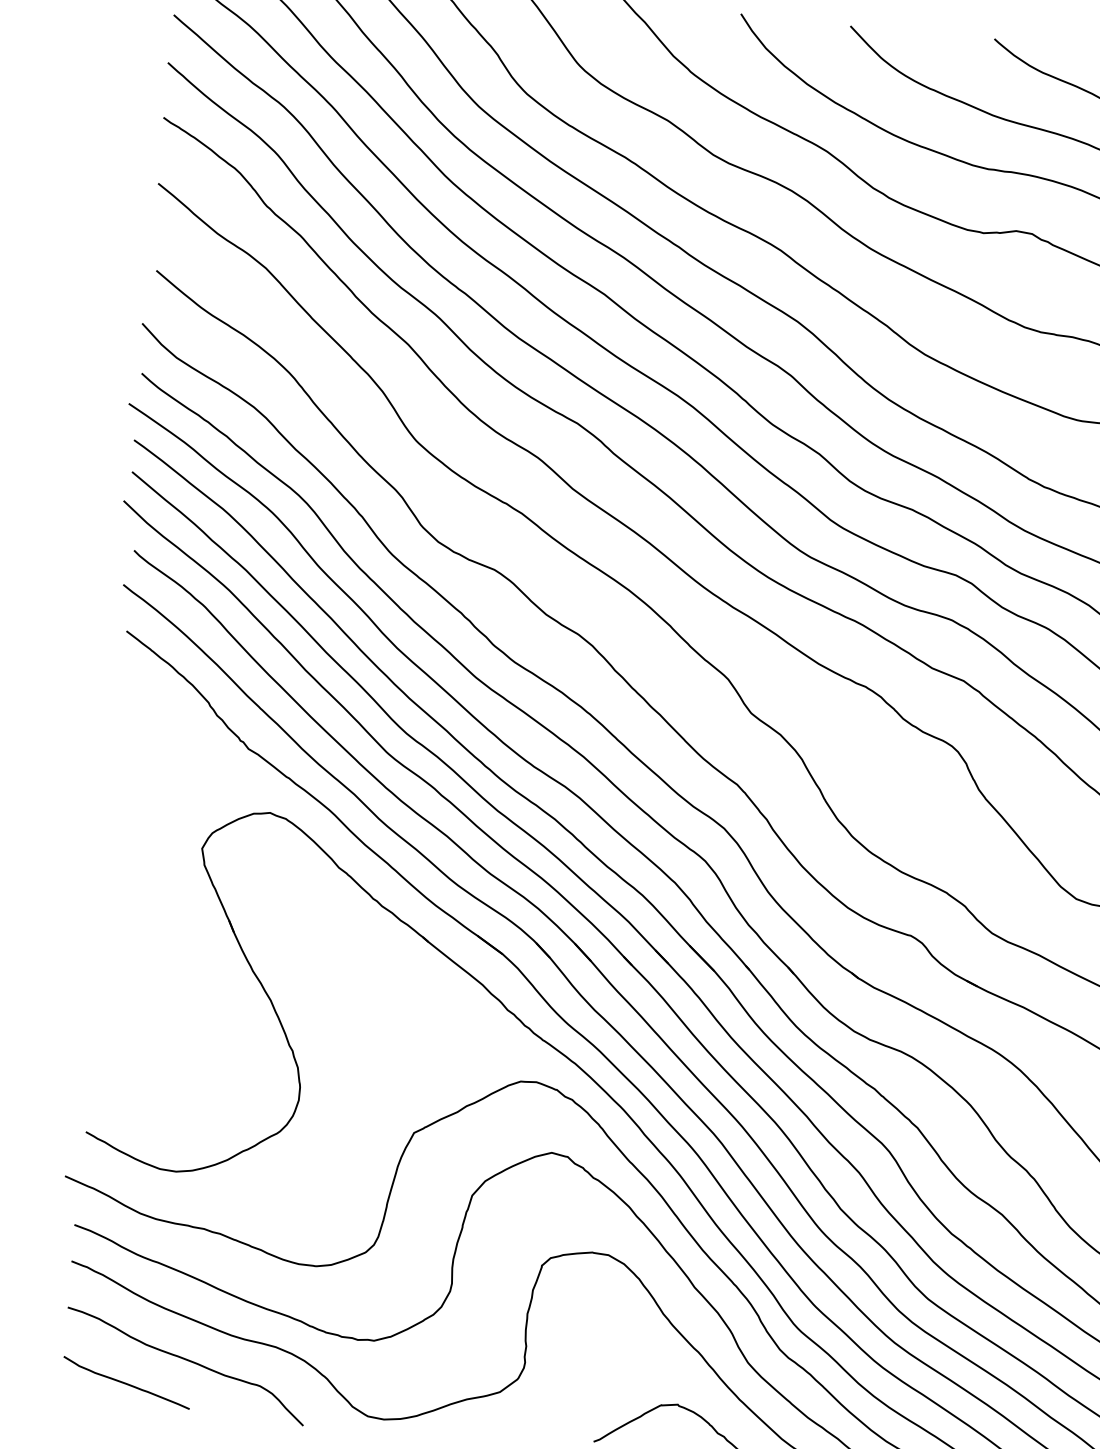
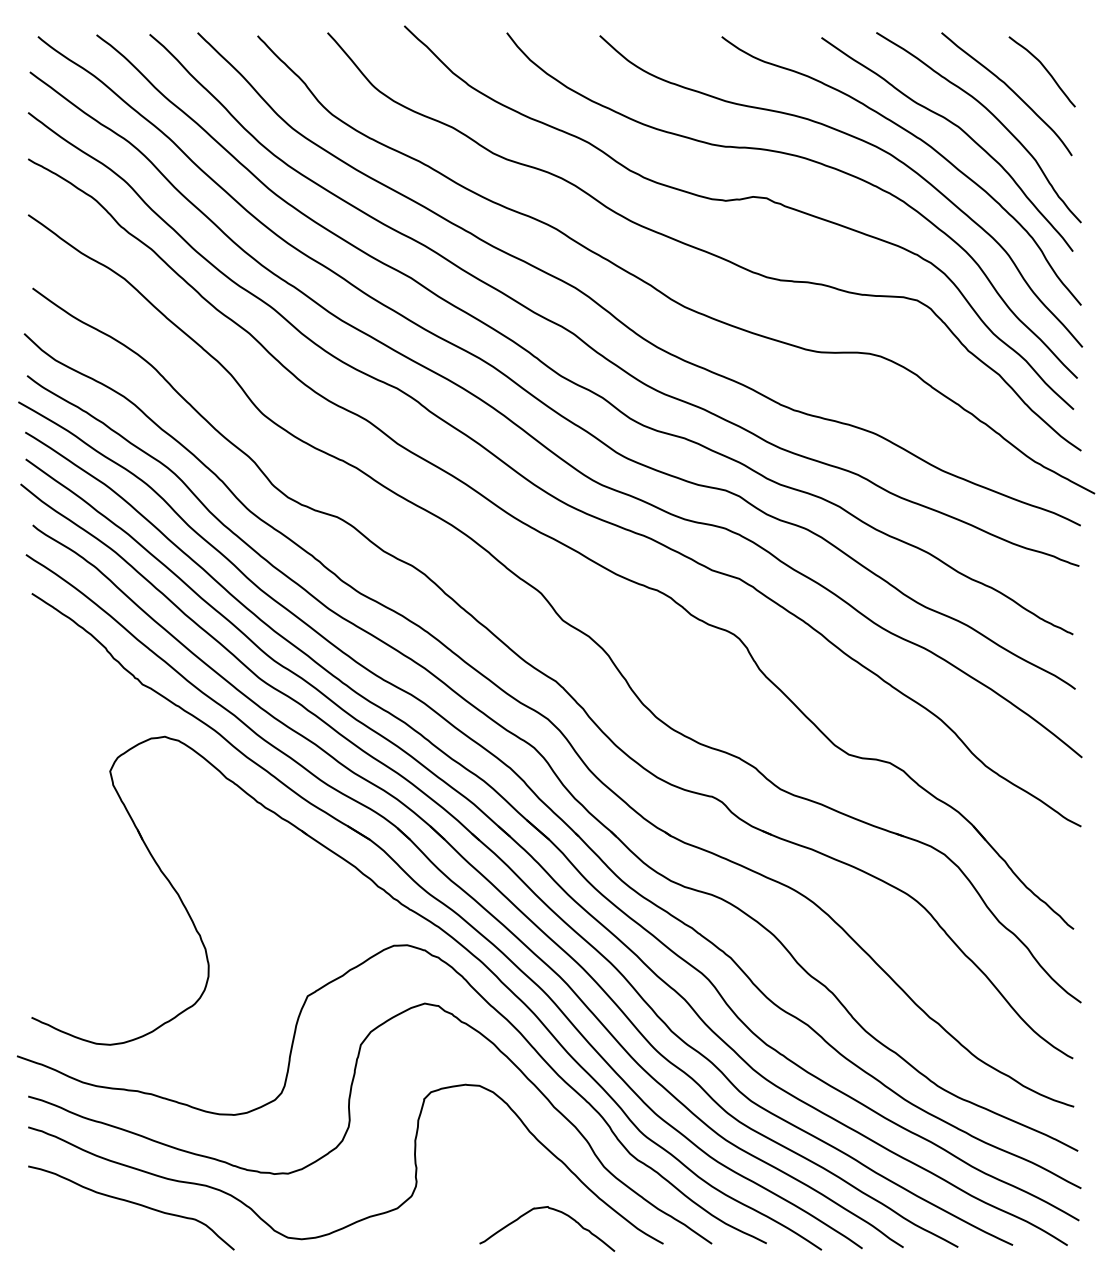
curve: (126, 1382) -> (82, 1225), removed

